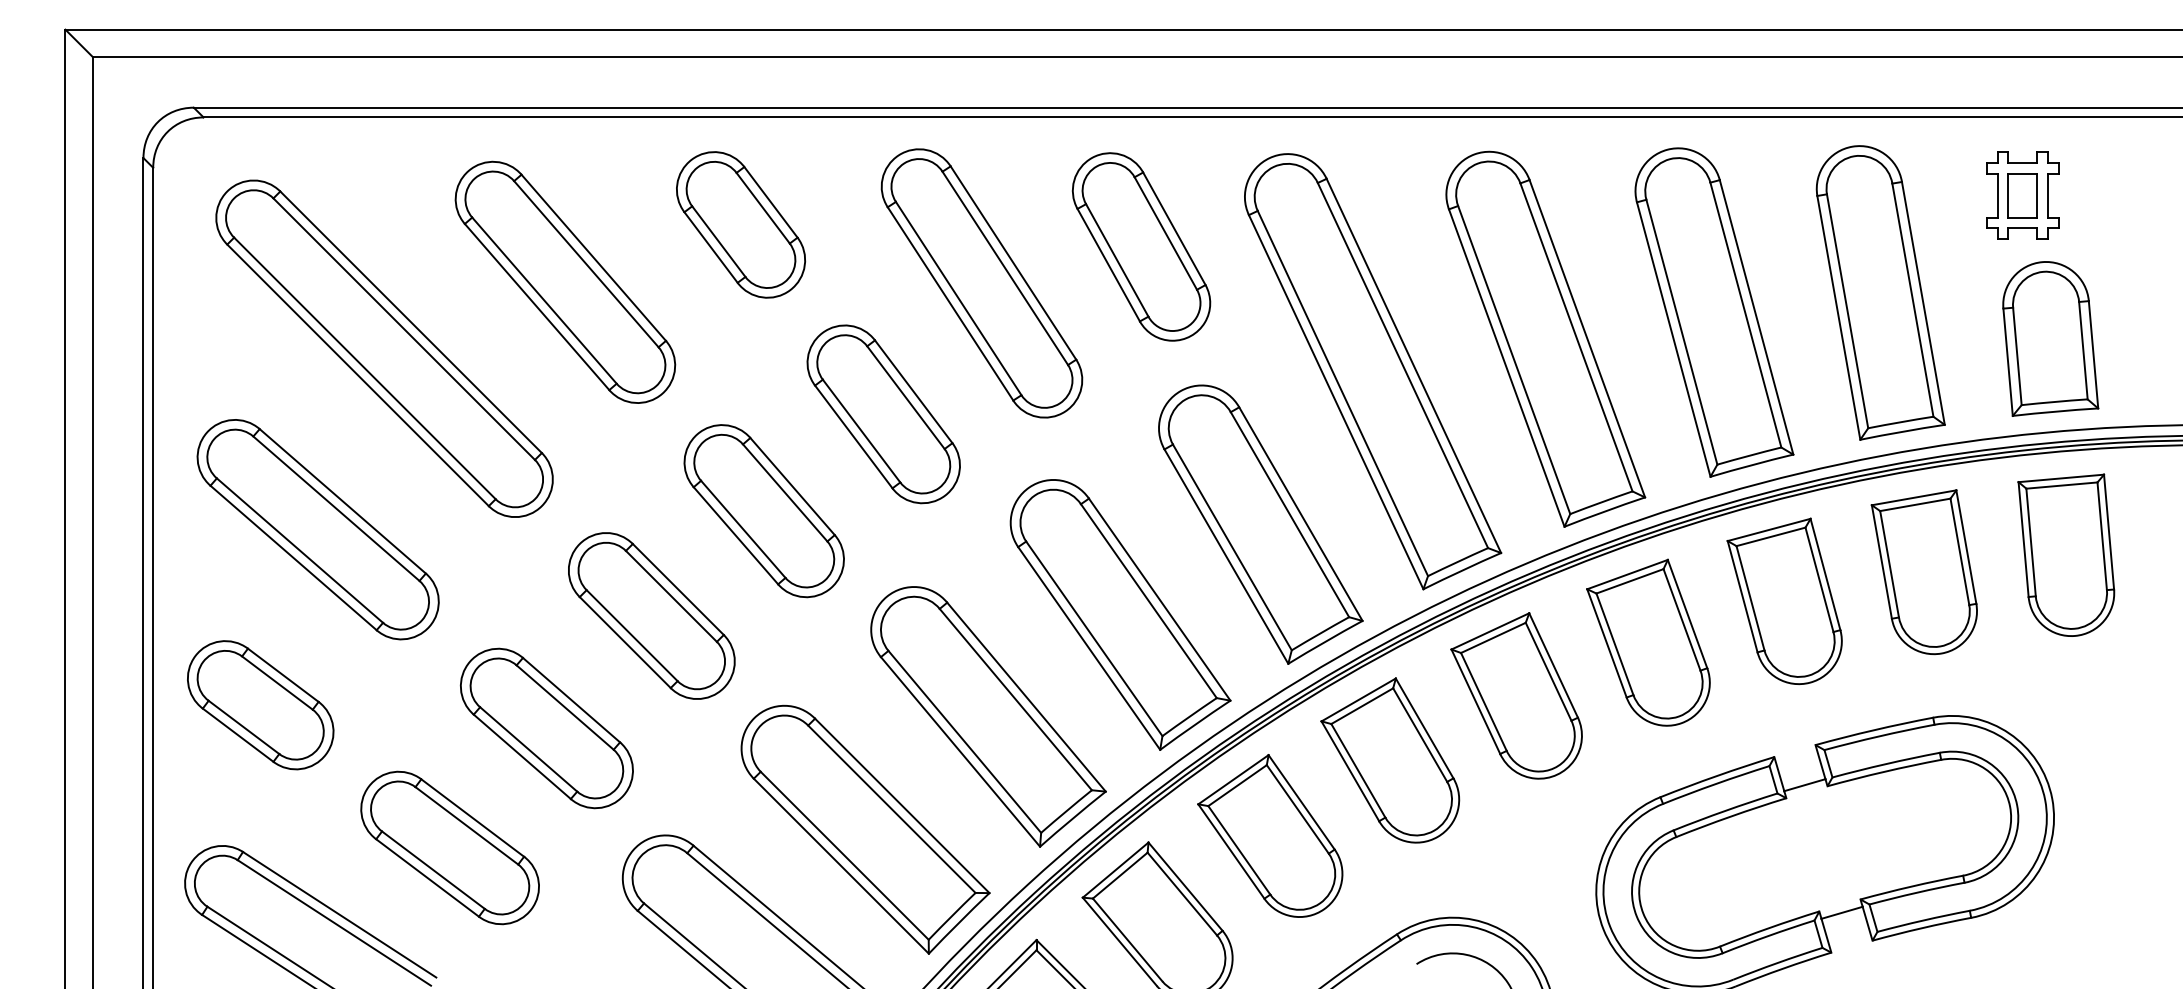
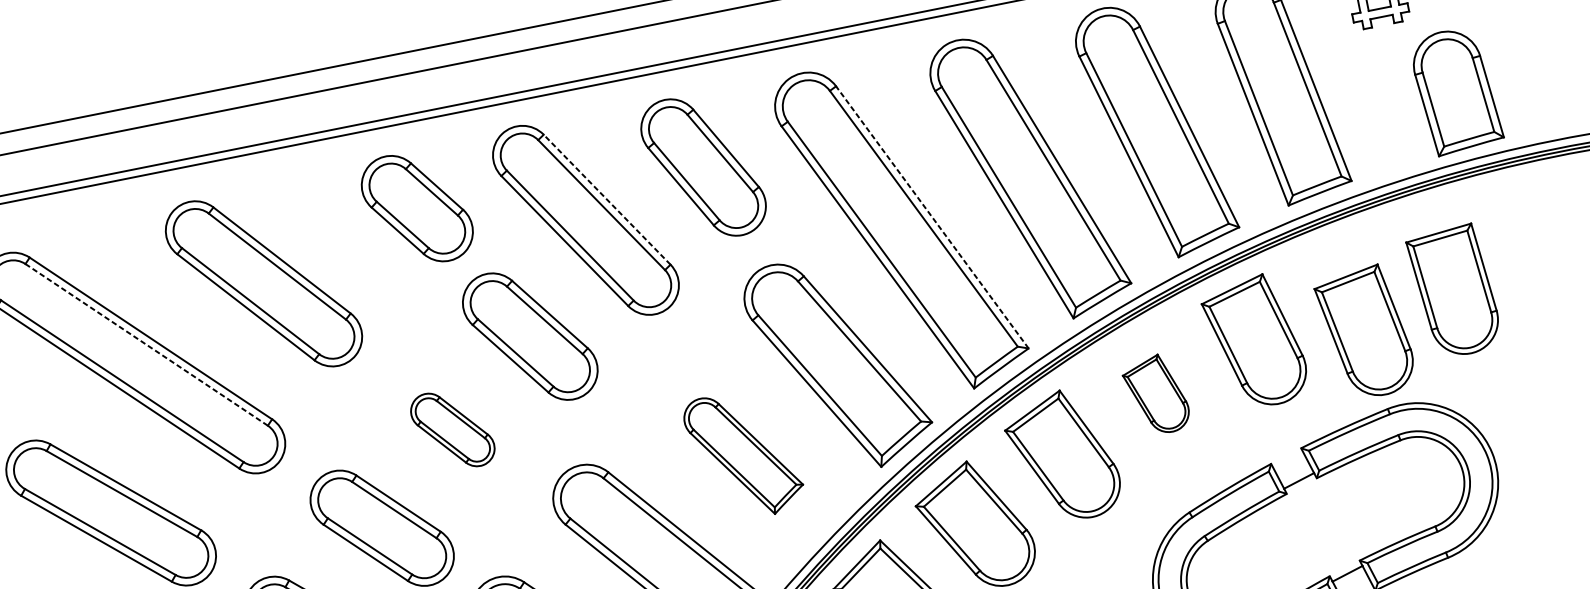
part: (741, 224) -> (417, 208), moved
line: (1013, 262) -> (607, 199), solid -> dashed
line: (404, 329) -> (146, 345), solid -> dashed
part: (2050, 338) -> (1456, 90), moved
line: (1413, 365) -> (931, 217), solid -> dashed
part: (763, 511) -> (452, 430), size x0.6
part: (2066, 554) -> (1454, 291), moved
part: (1923, 572) -> (1364, 333), moved
part: (1120, 614) -> (744, 454), size x0.6
part: (1648, 642) -> (1156, 394), size x0.6

